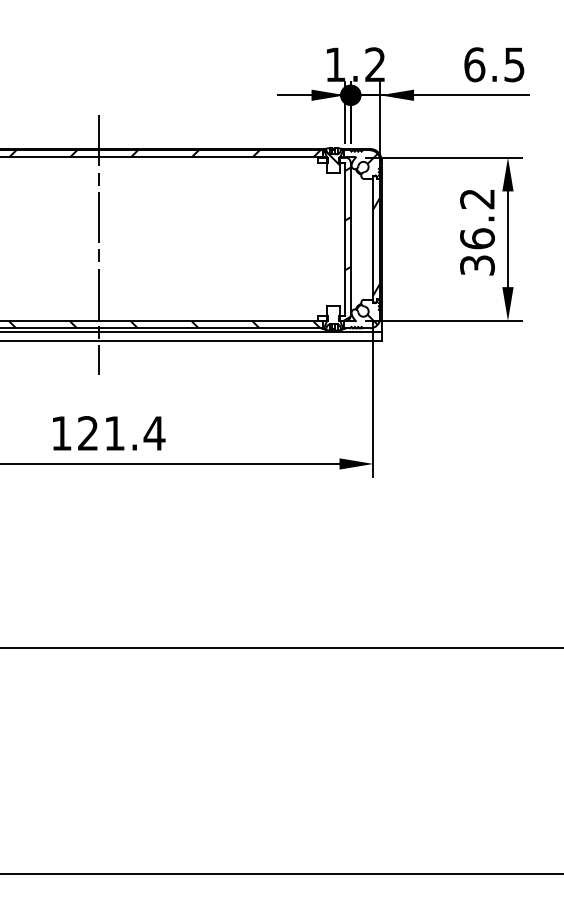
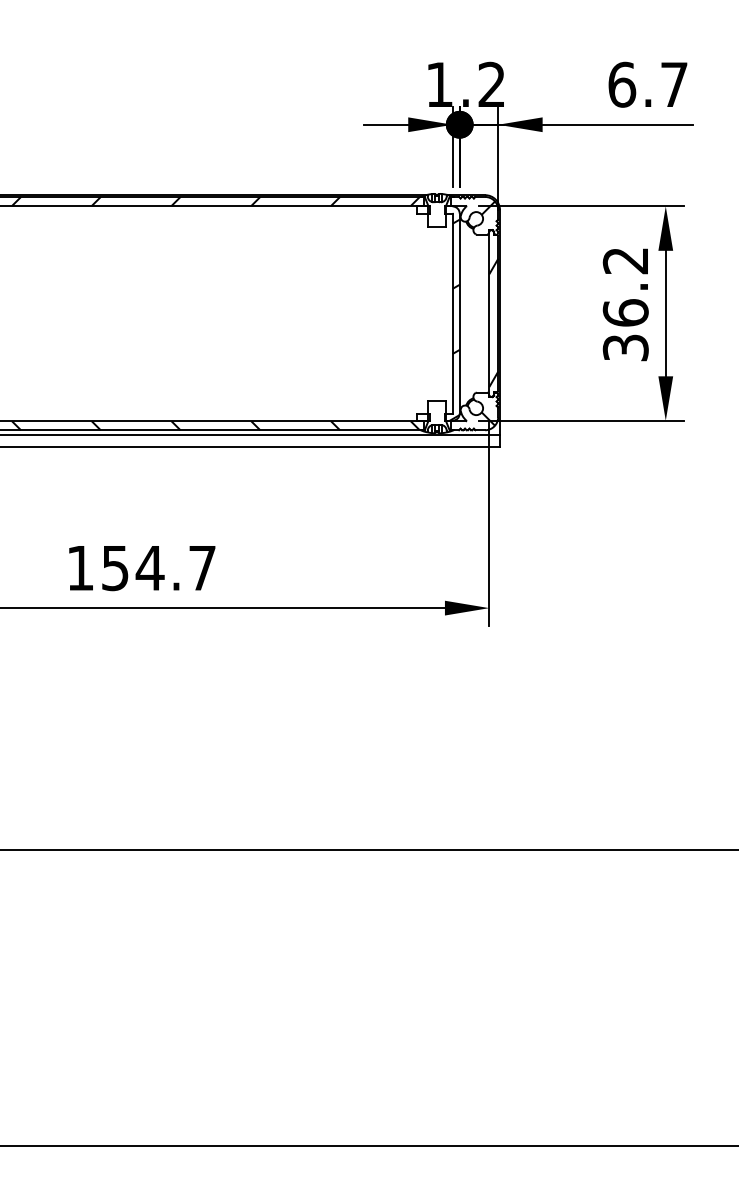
text: (514, 64) -> (674, 84), 6.5 -> 6.7
hatch: (332, 157) -> (435, 206), removed
line: (98, 244) -> (129, 320), removed
text: (121, 433) -> (159, 568), 121.4 -> 154.7

